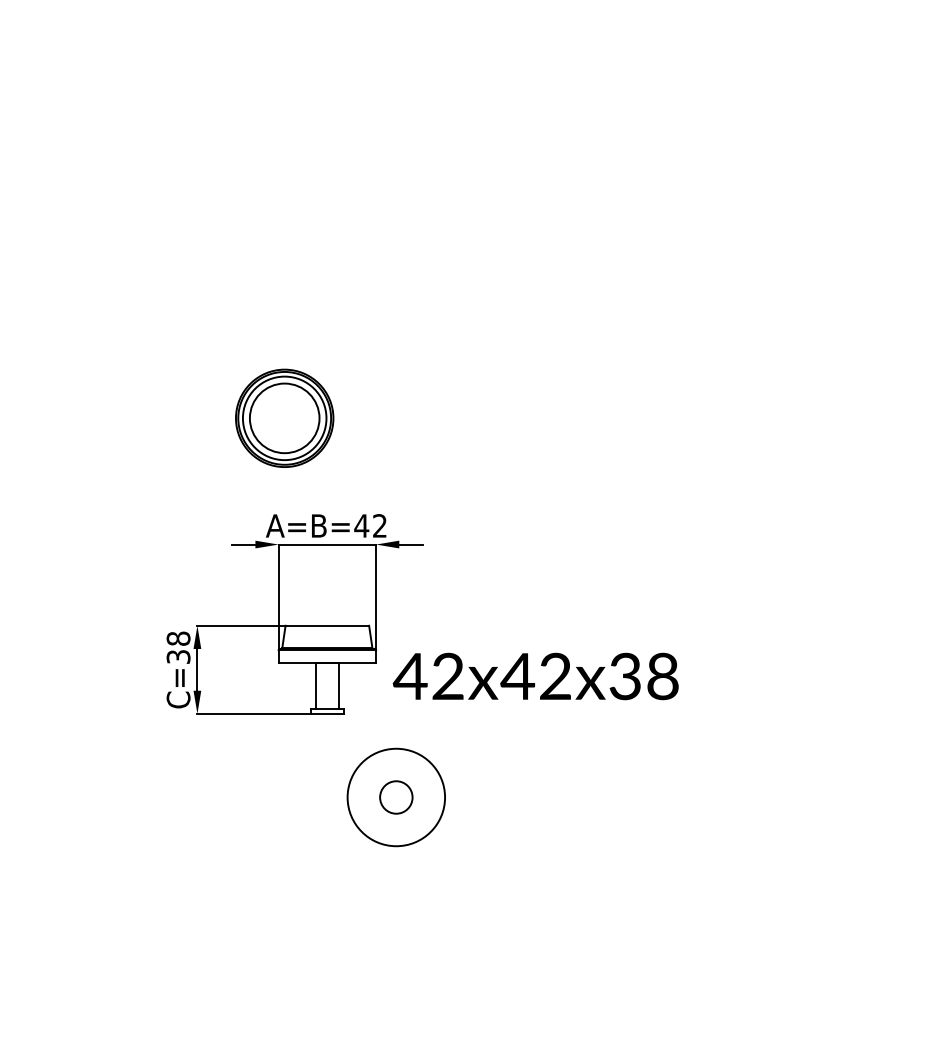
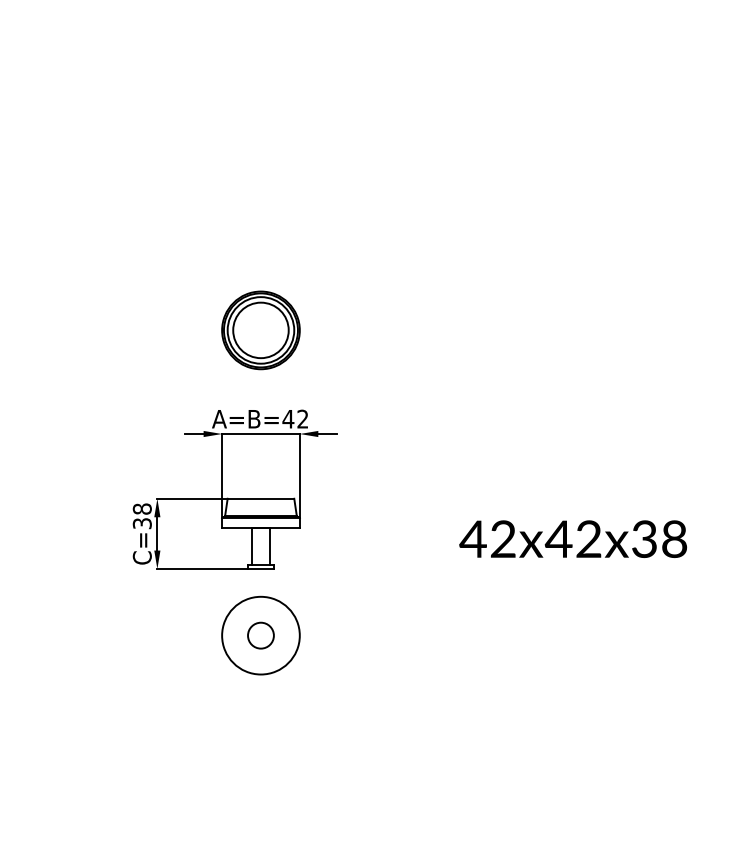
part: (284, 418) -> (260, 330), moved
text: (536, 675) -> (573, 538), moved
part: (395, 797) -> (260, 635), moved

